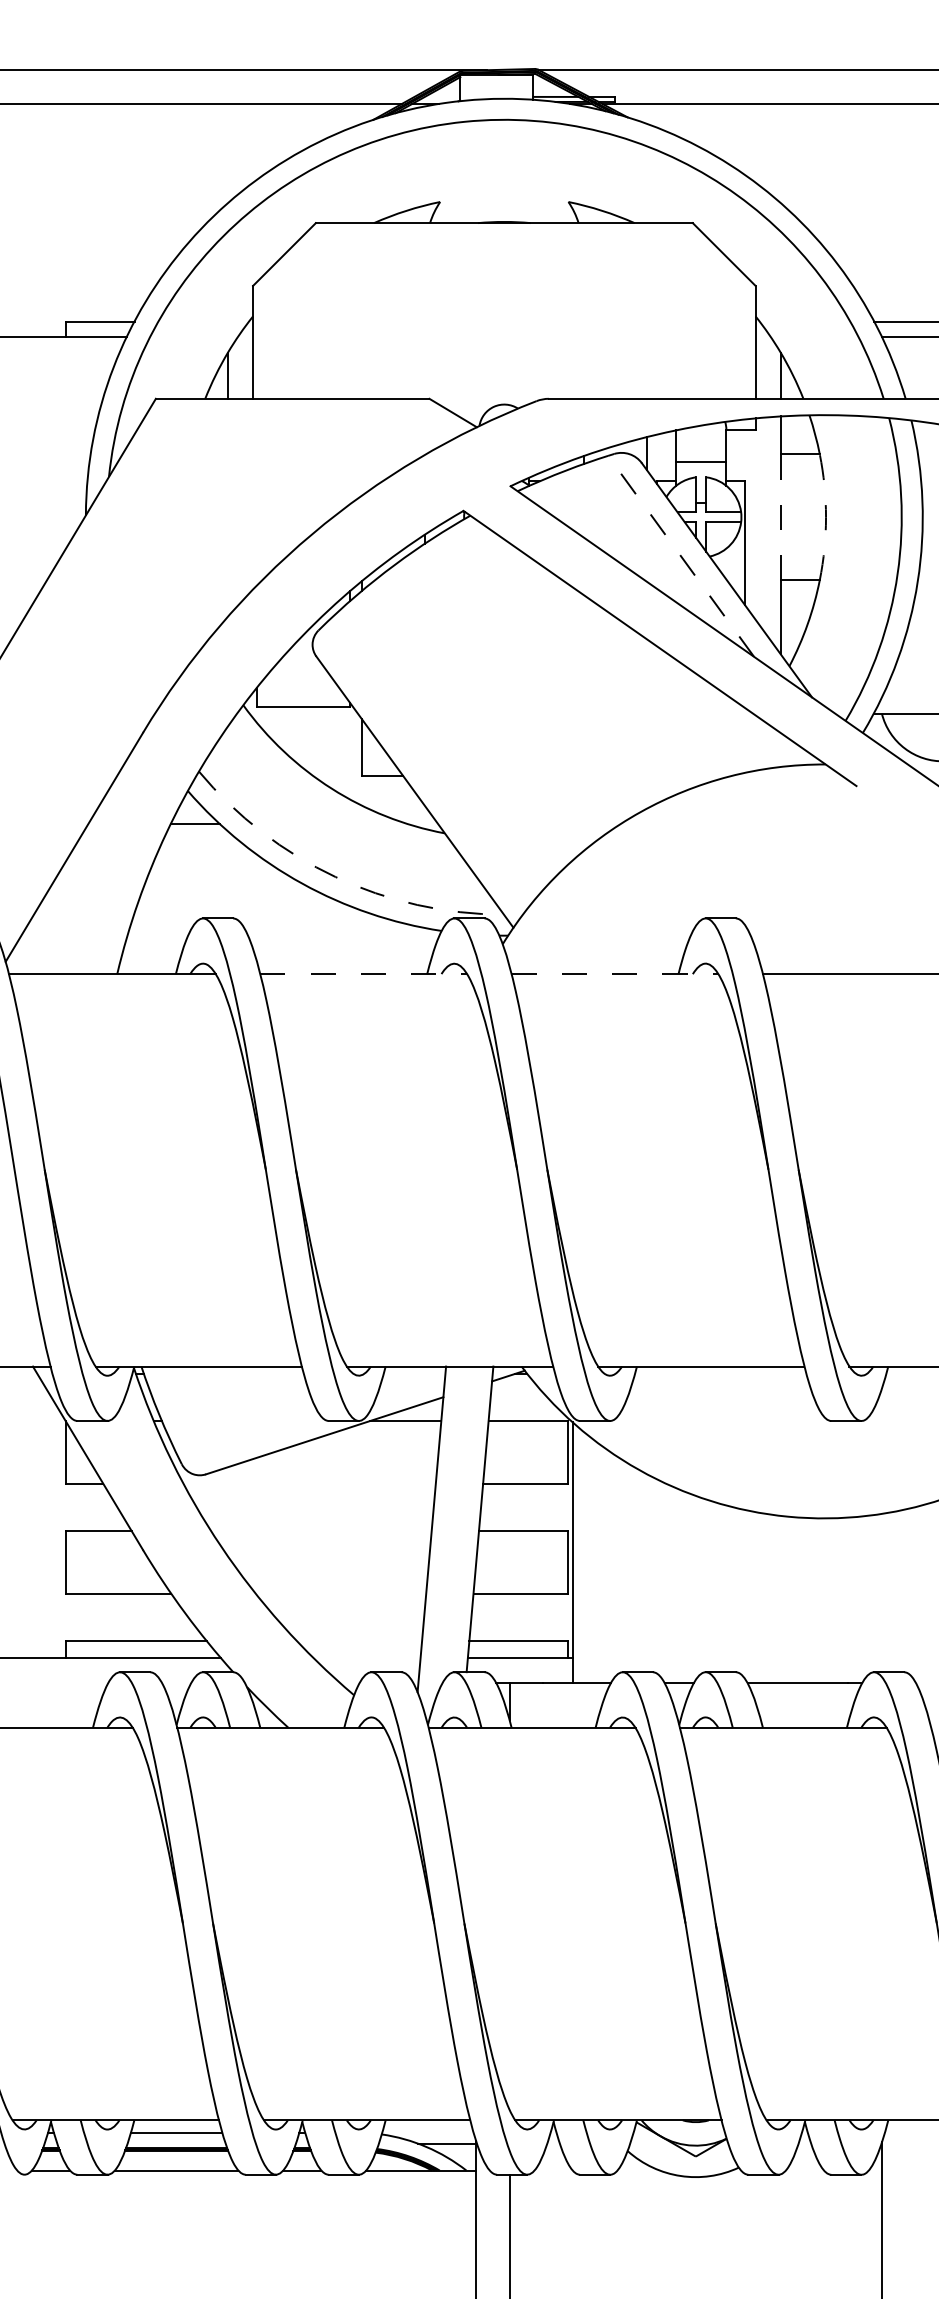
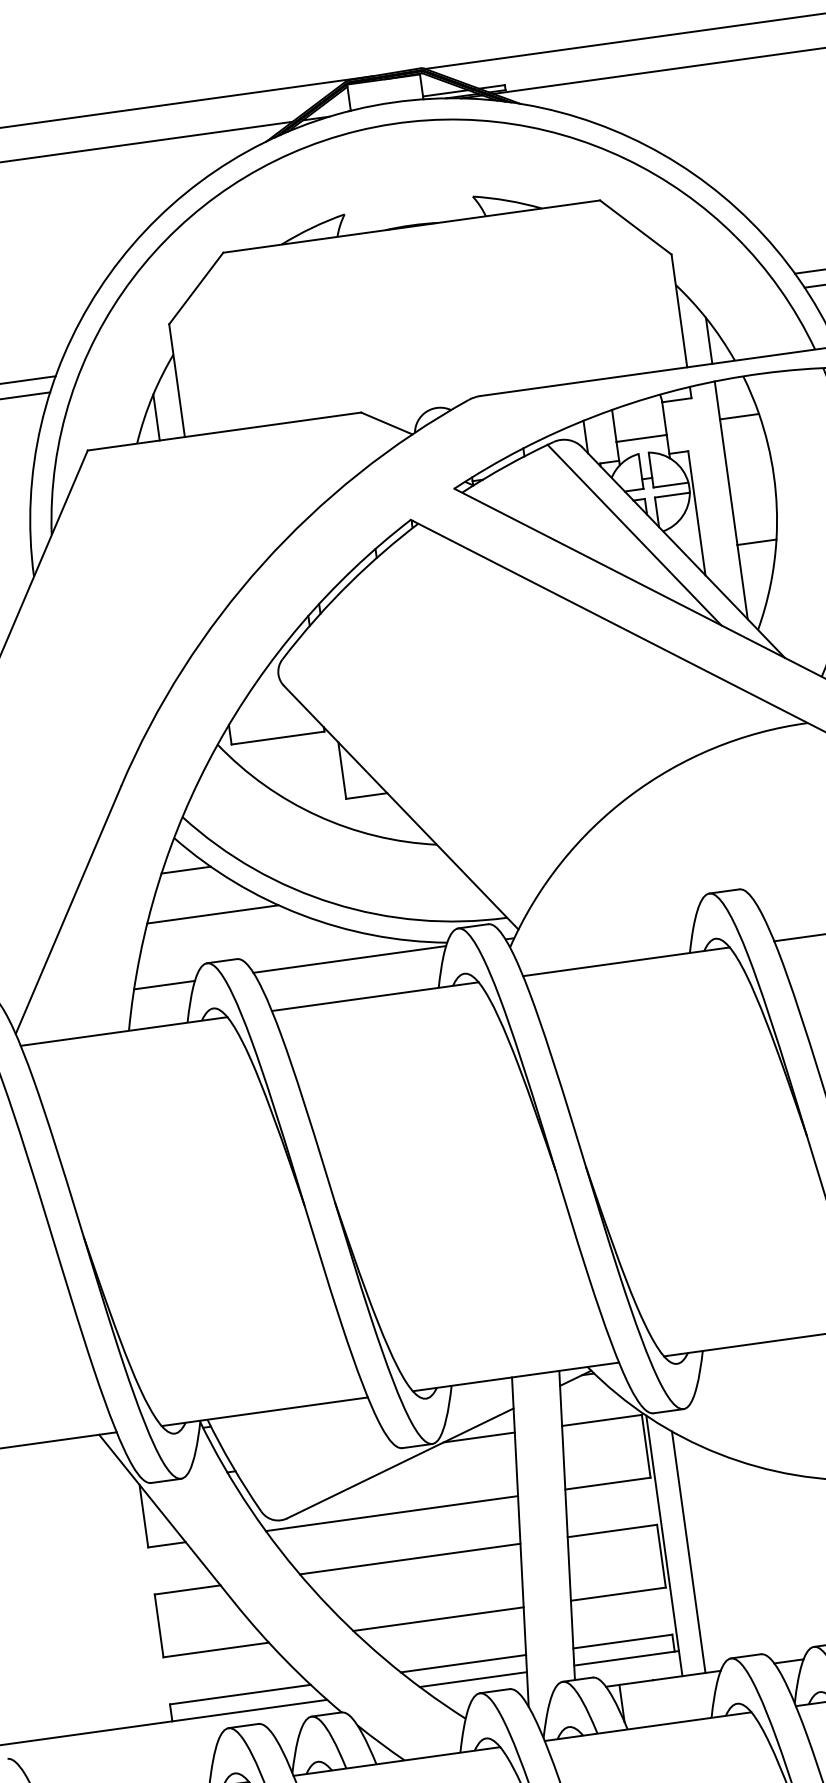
line: (780, 517) -> (728, 482), dashed -> solid
arc: (826, 517) -> (774, 476), dashed -> solid
line: (680, 555) -> (633, 534), dashed -> solid
line: (215, 871) -> (212, 914), added
arc: (335, 877) -> (333, 904), dashed -> solid
line: (157, 934) -> (163, 985), added
line: (343, 934) -> (349, 959), added
line: (364, 974) -> (376, 996), dashed -> solid
line: (615, 974) -> (626, 962), dashed -> solid
line: (309, 1483) -> (391, 1513), added
line: (321, 1530) -> (410, 1558), added
line: (595, 1562) -> (688, 1552), added
line: (340, 1593) -> (437, 1618), added
line: (359, 1640) -> (463, 1663), added
line: (366, 1657) -> (472, 1679), added

